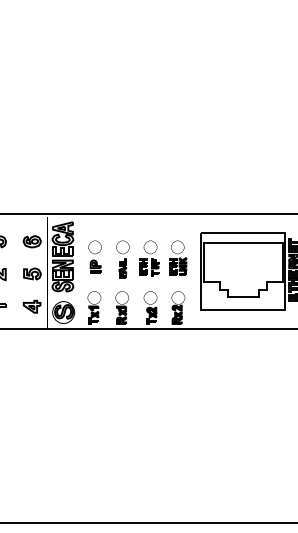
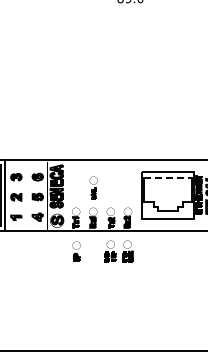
line: (244, 242) -> (168, 177), solid -> dashed
part: (94, 256) -> (76, 251), moved
part: (162, 258) -> (118, 251), moved

